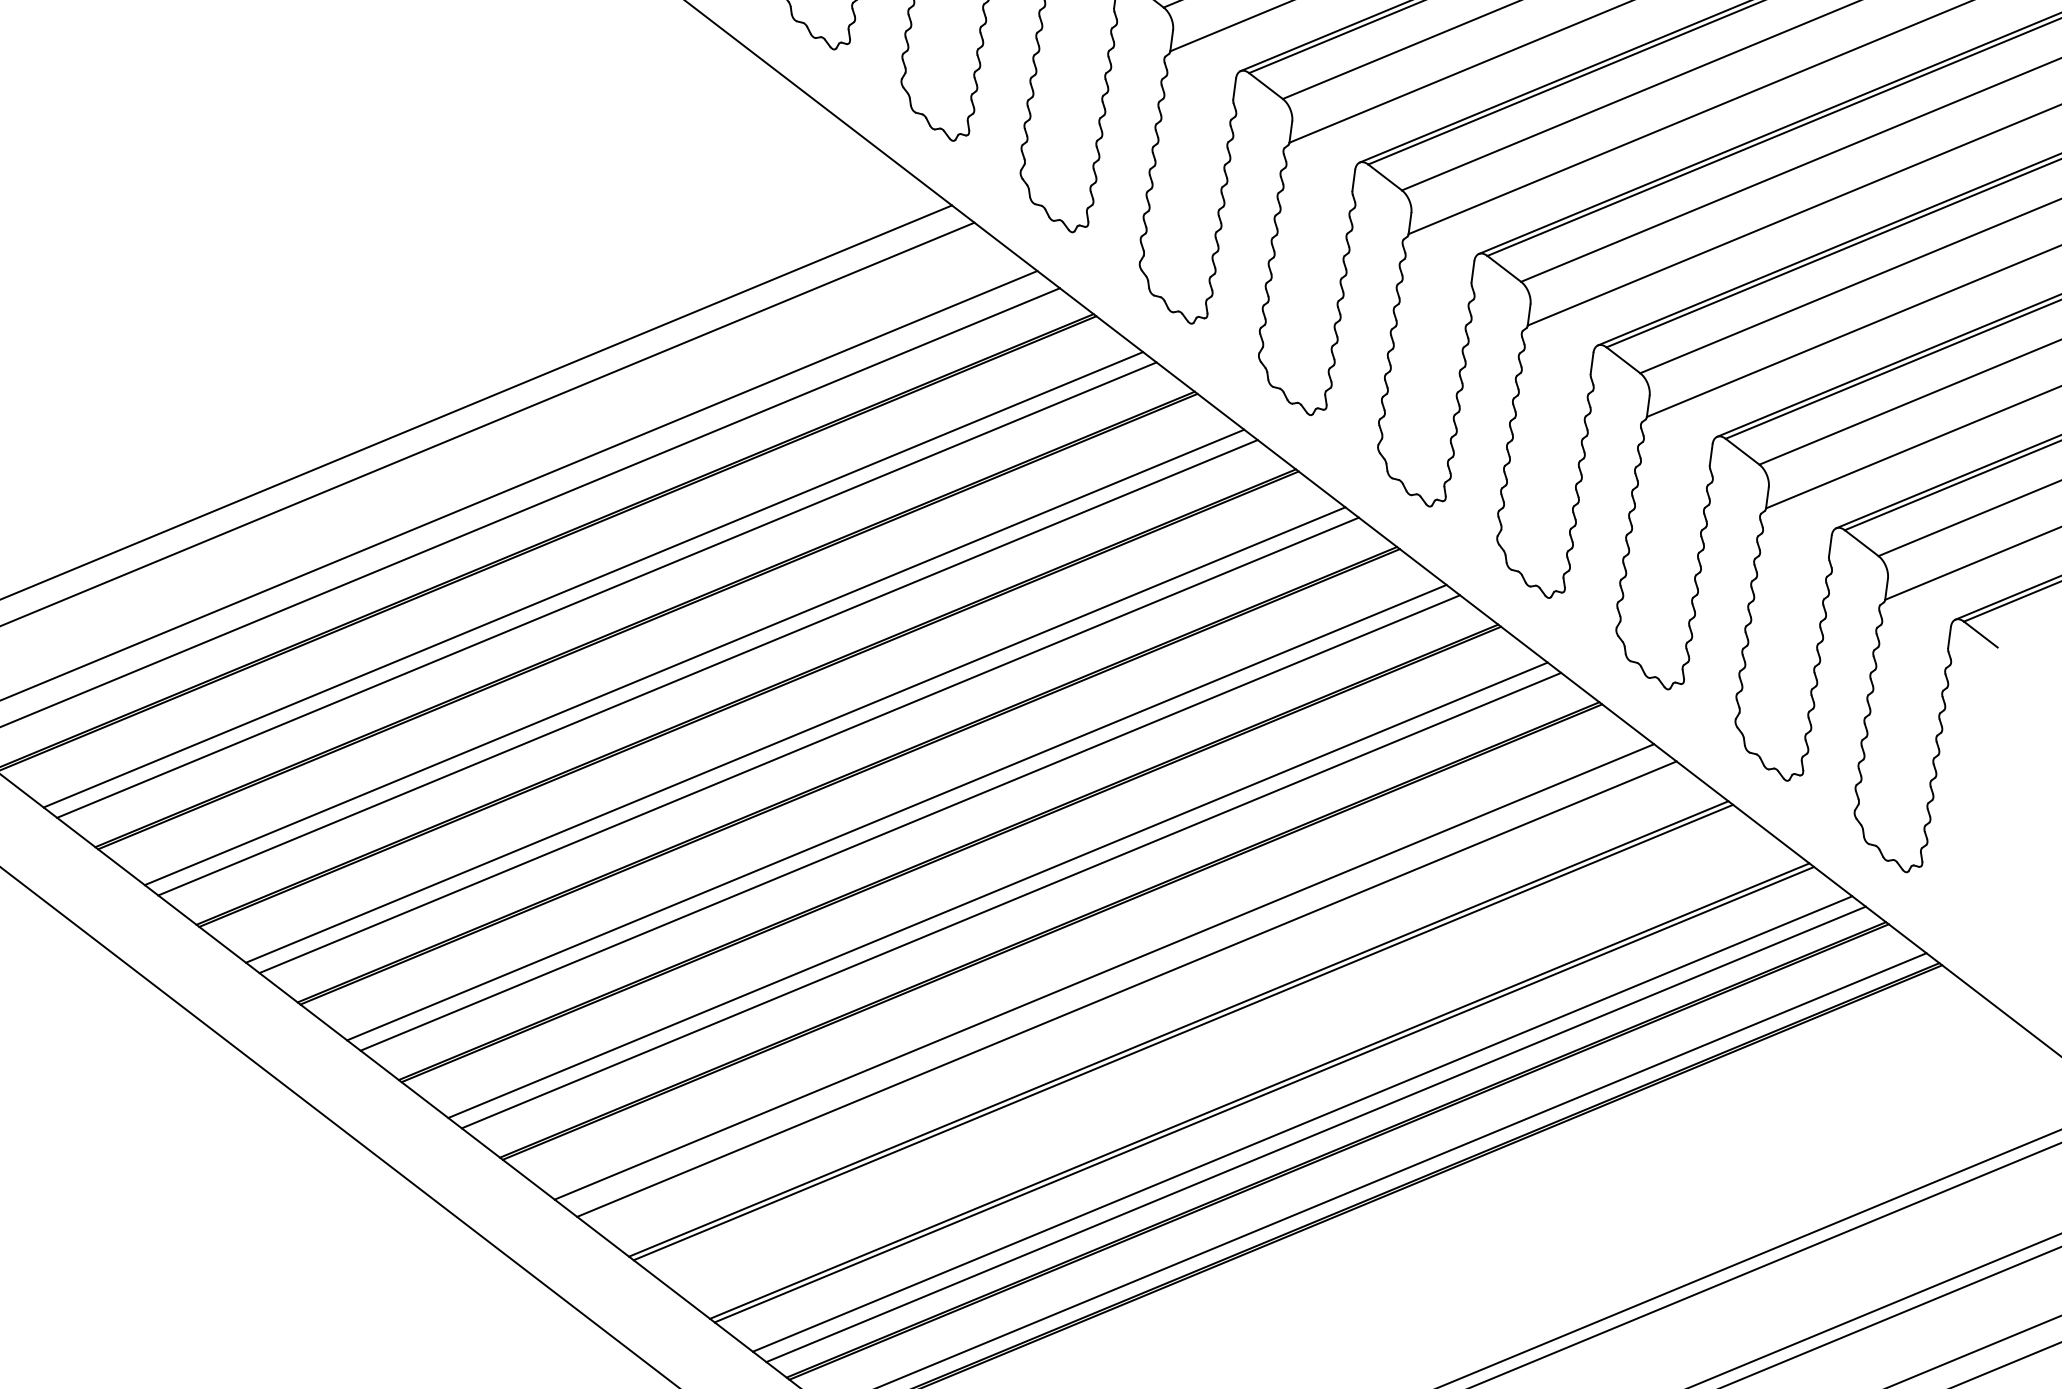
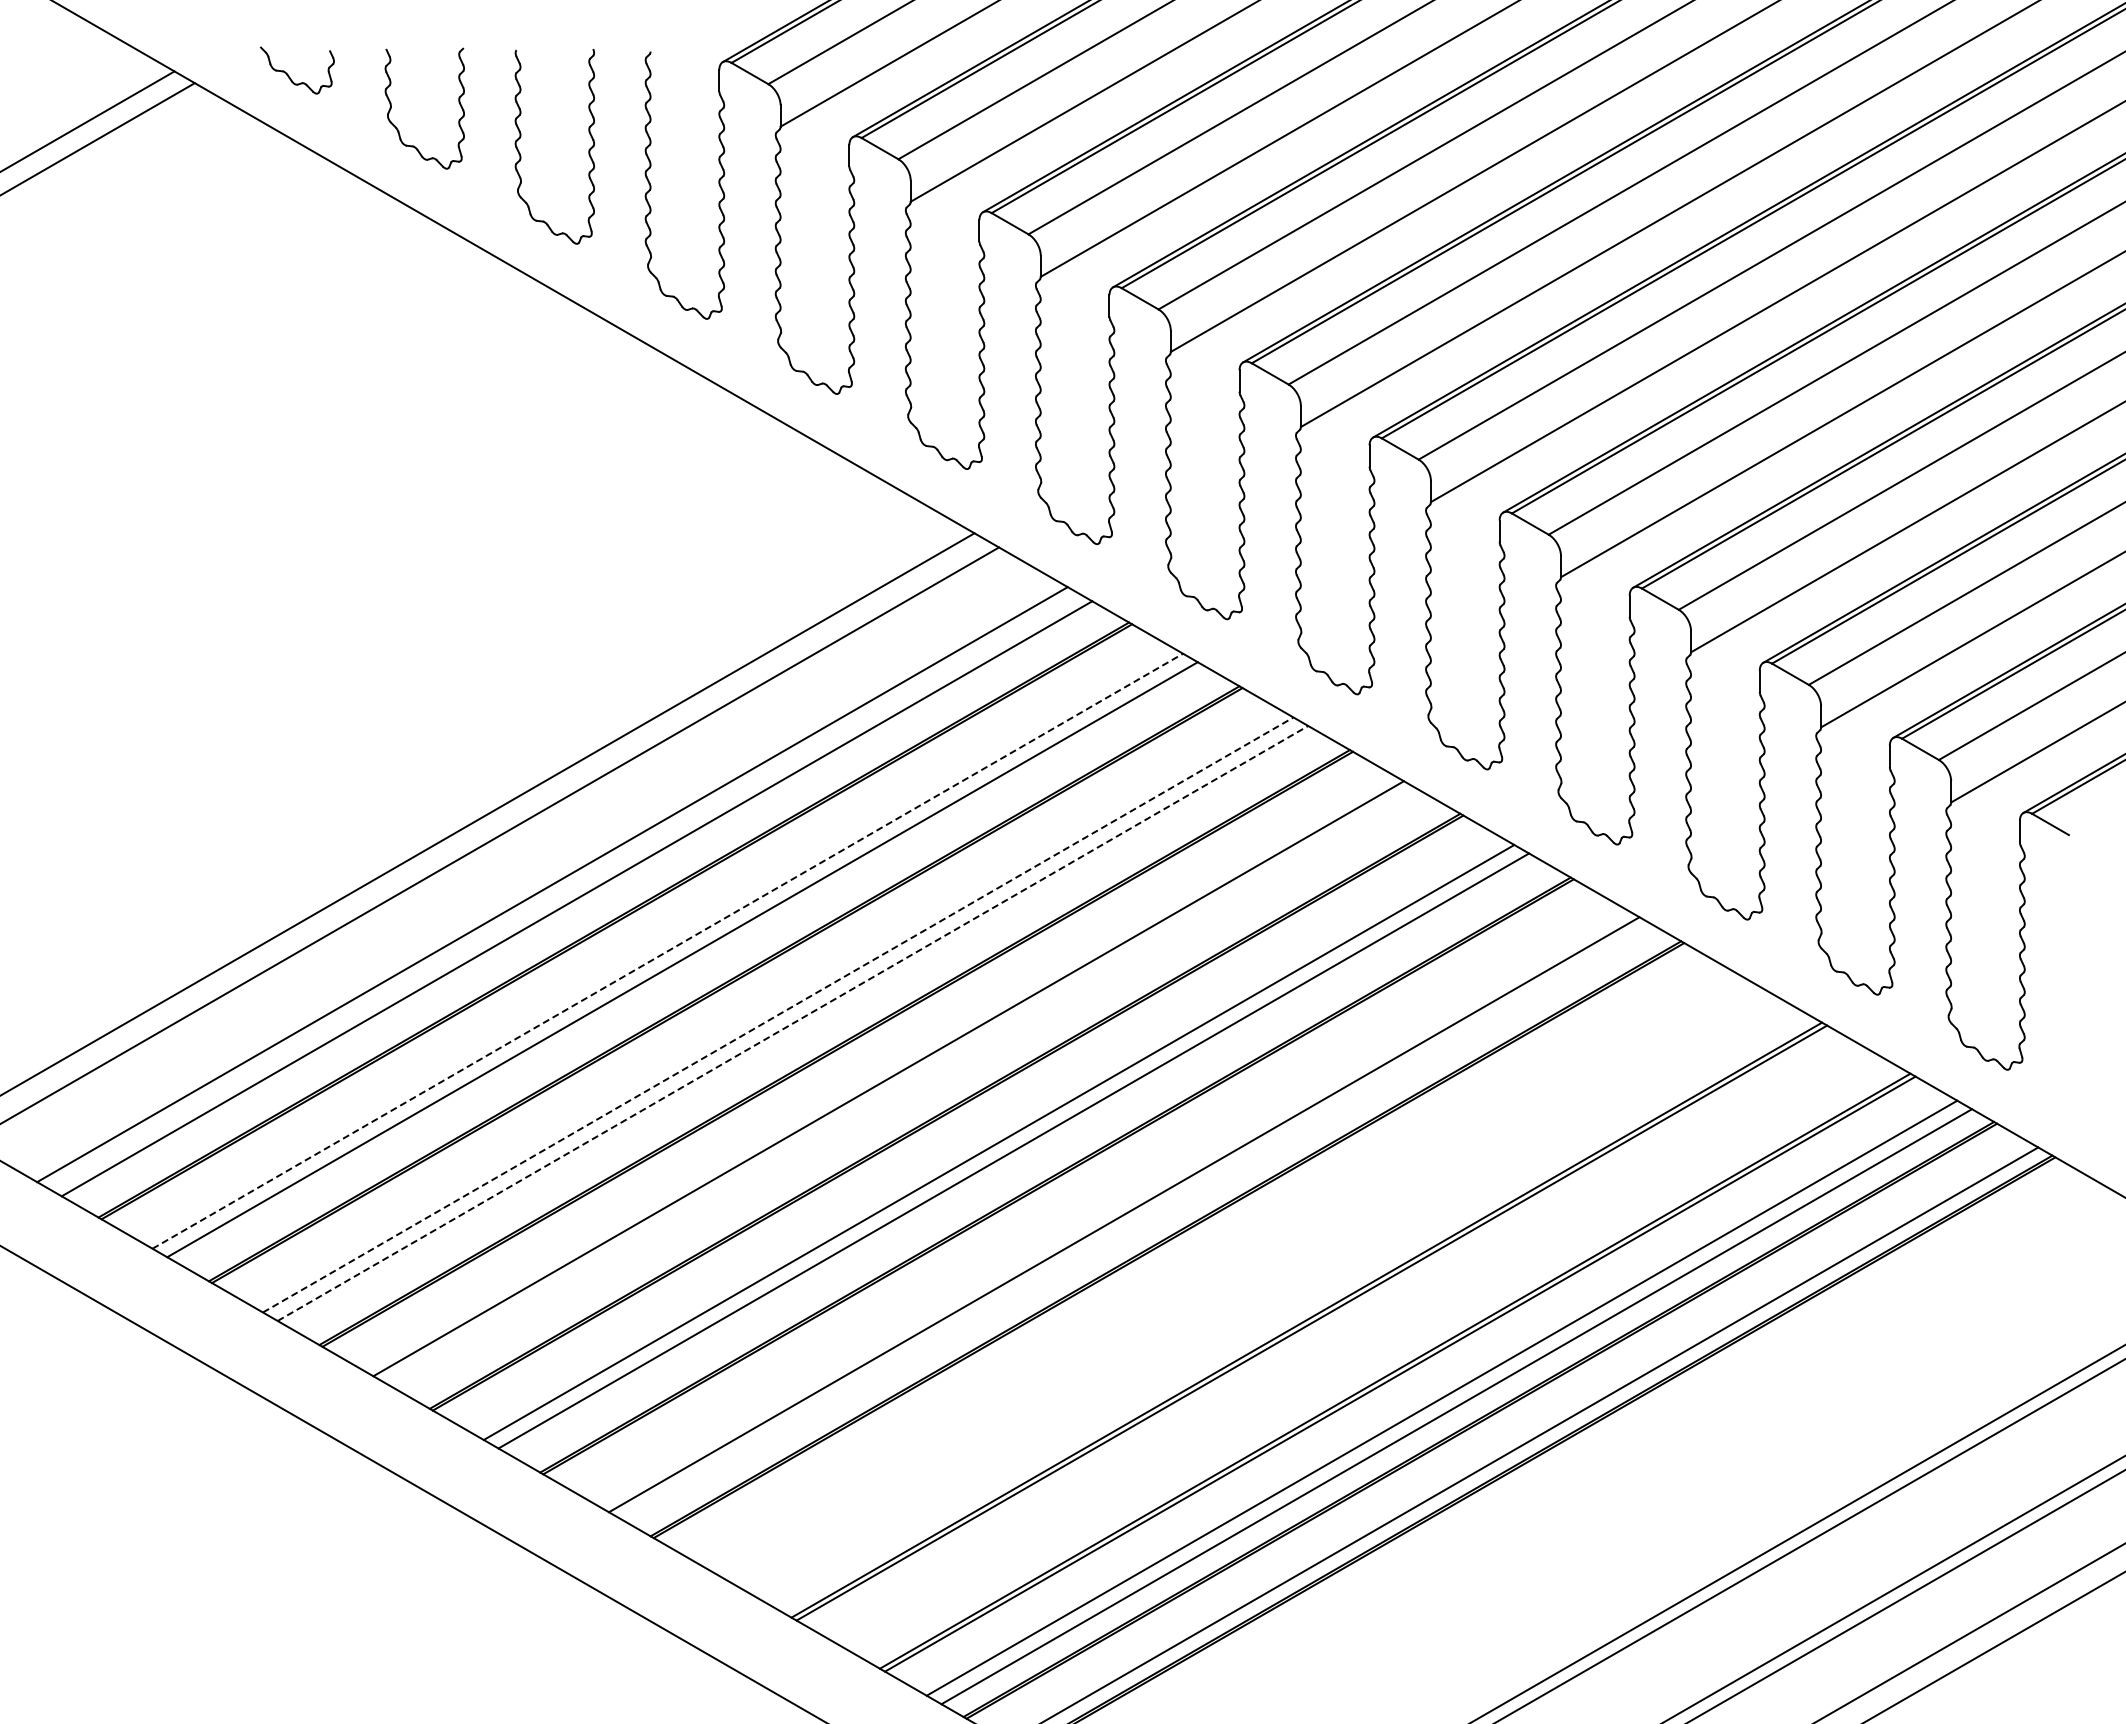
line: (593, 580) -> (667, 951), solid -> dashed
line: (694, 656) -> (778, 1014), solid -> dashed
line: (707, 667) -> (792, 1023), solid -> dashed
line: (809, 744) -> (903, 1086), removed
line: (998, 889) -> (1109, 1205), removed
line: (1104, 971) -> (1225, 1272), removed
line: (1126, 988) -> (1249, 1286), removed

